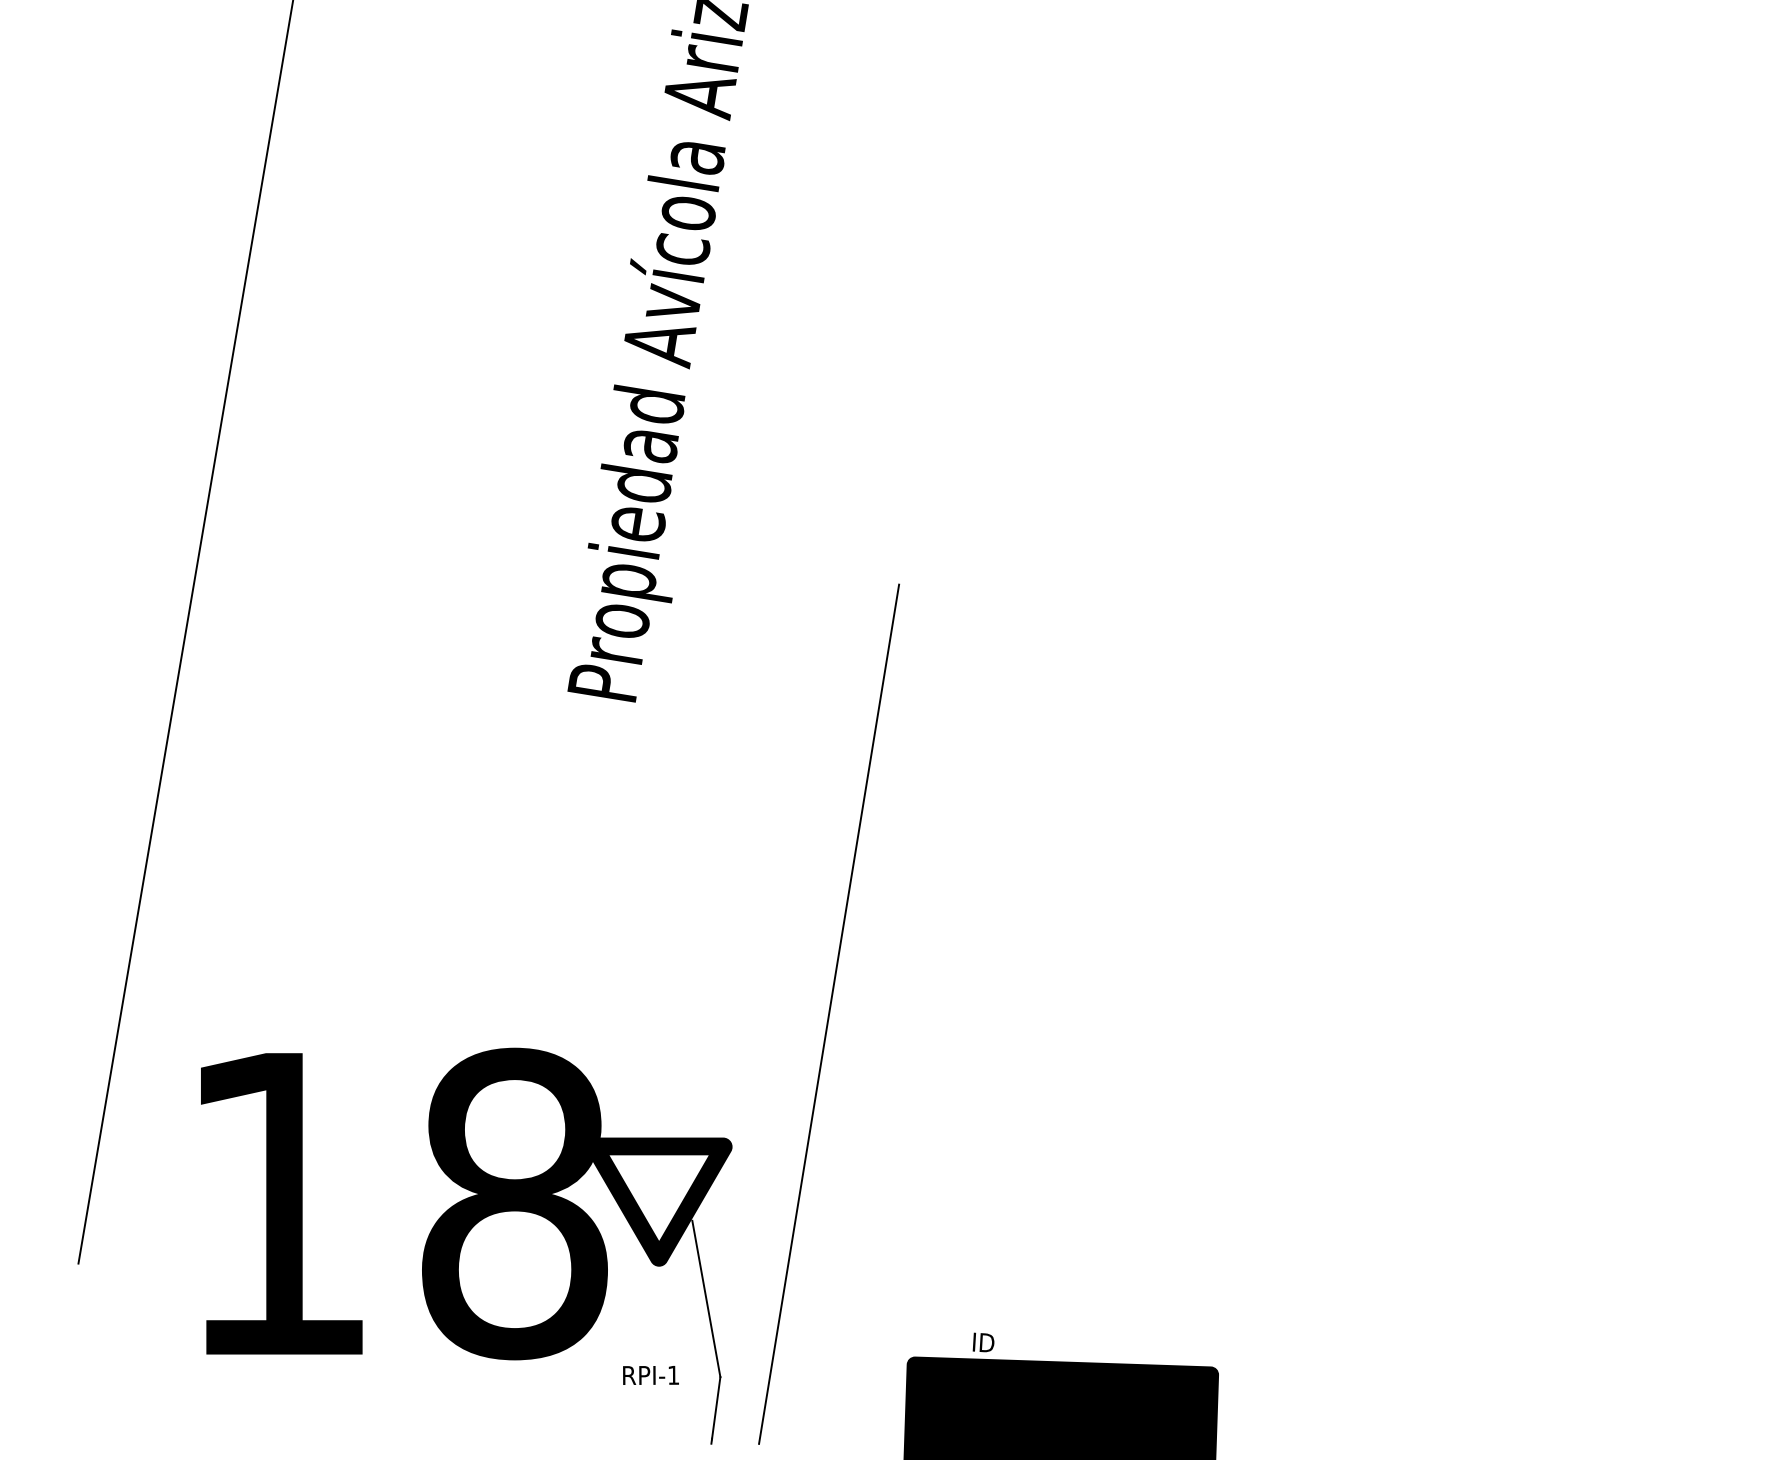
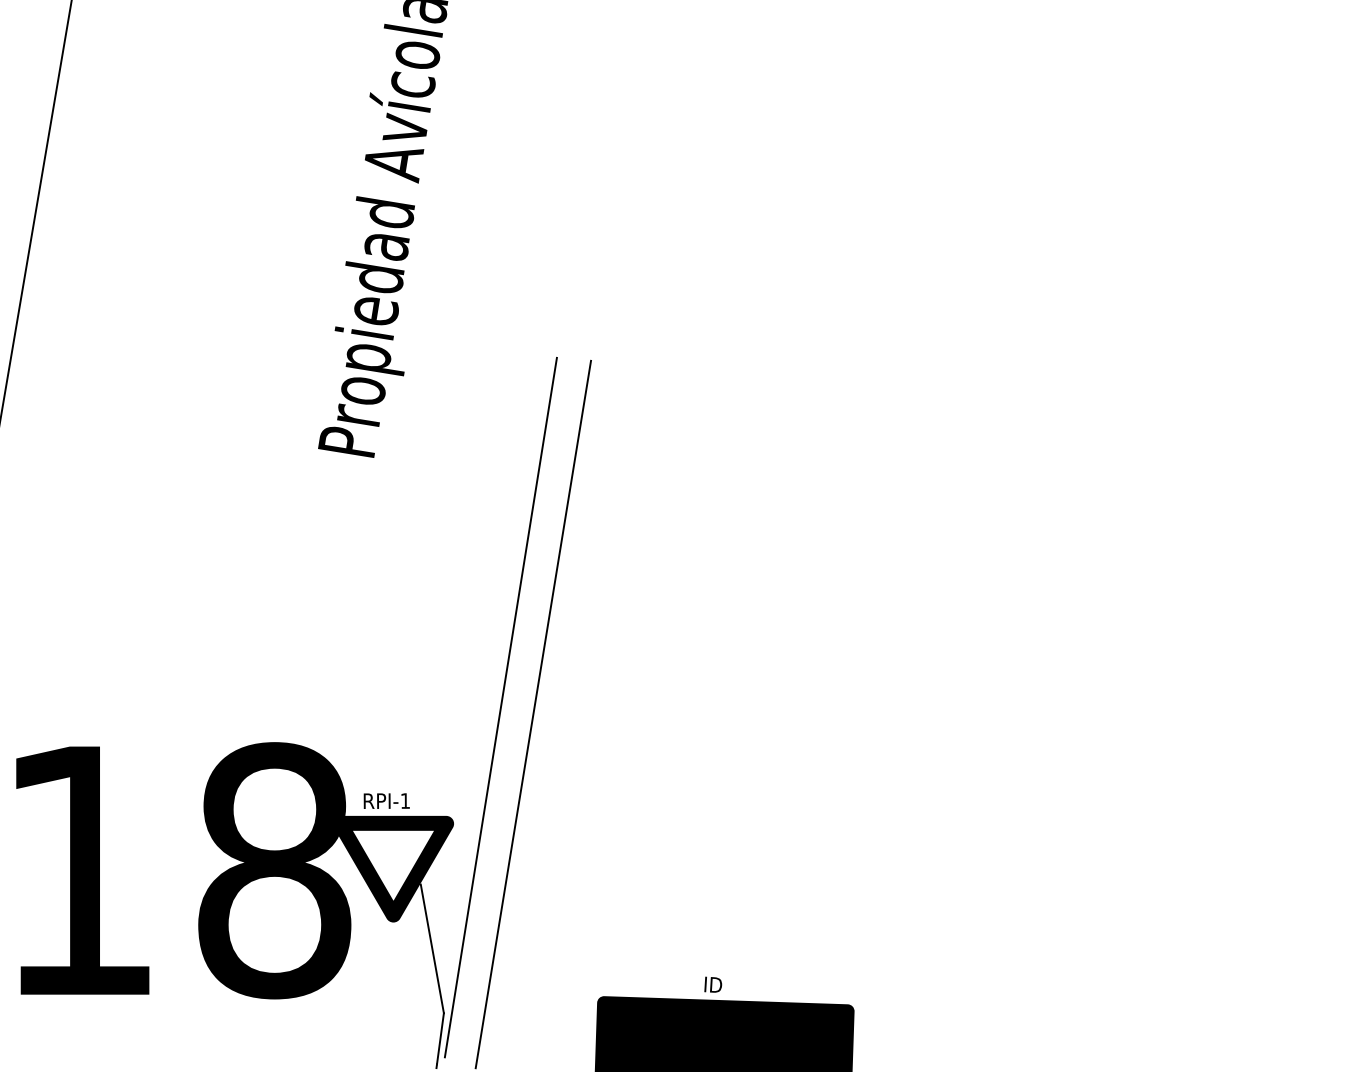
line: (789, 1005) -> (500, 707), added
text: (983, 1342) -> (713, 984), moved
text: (650, 1375) -> (386, 801), moved

